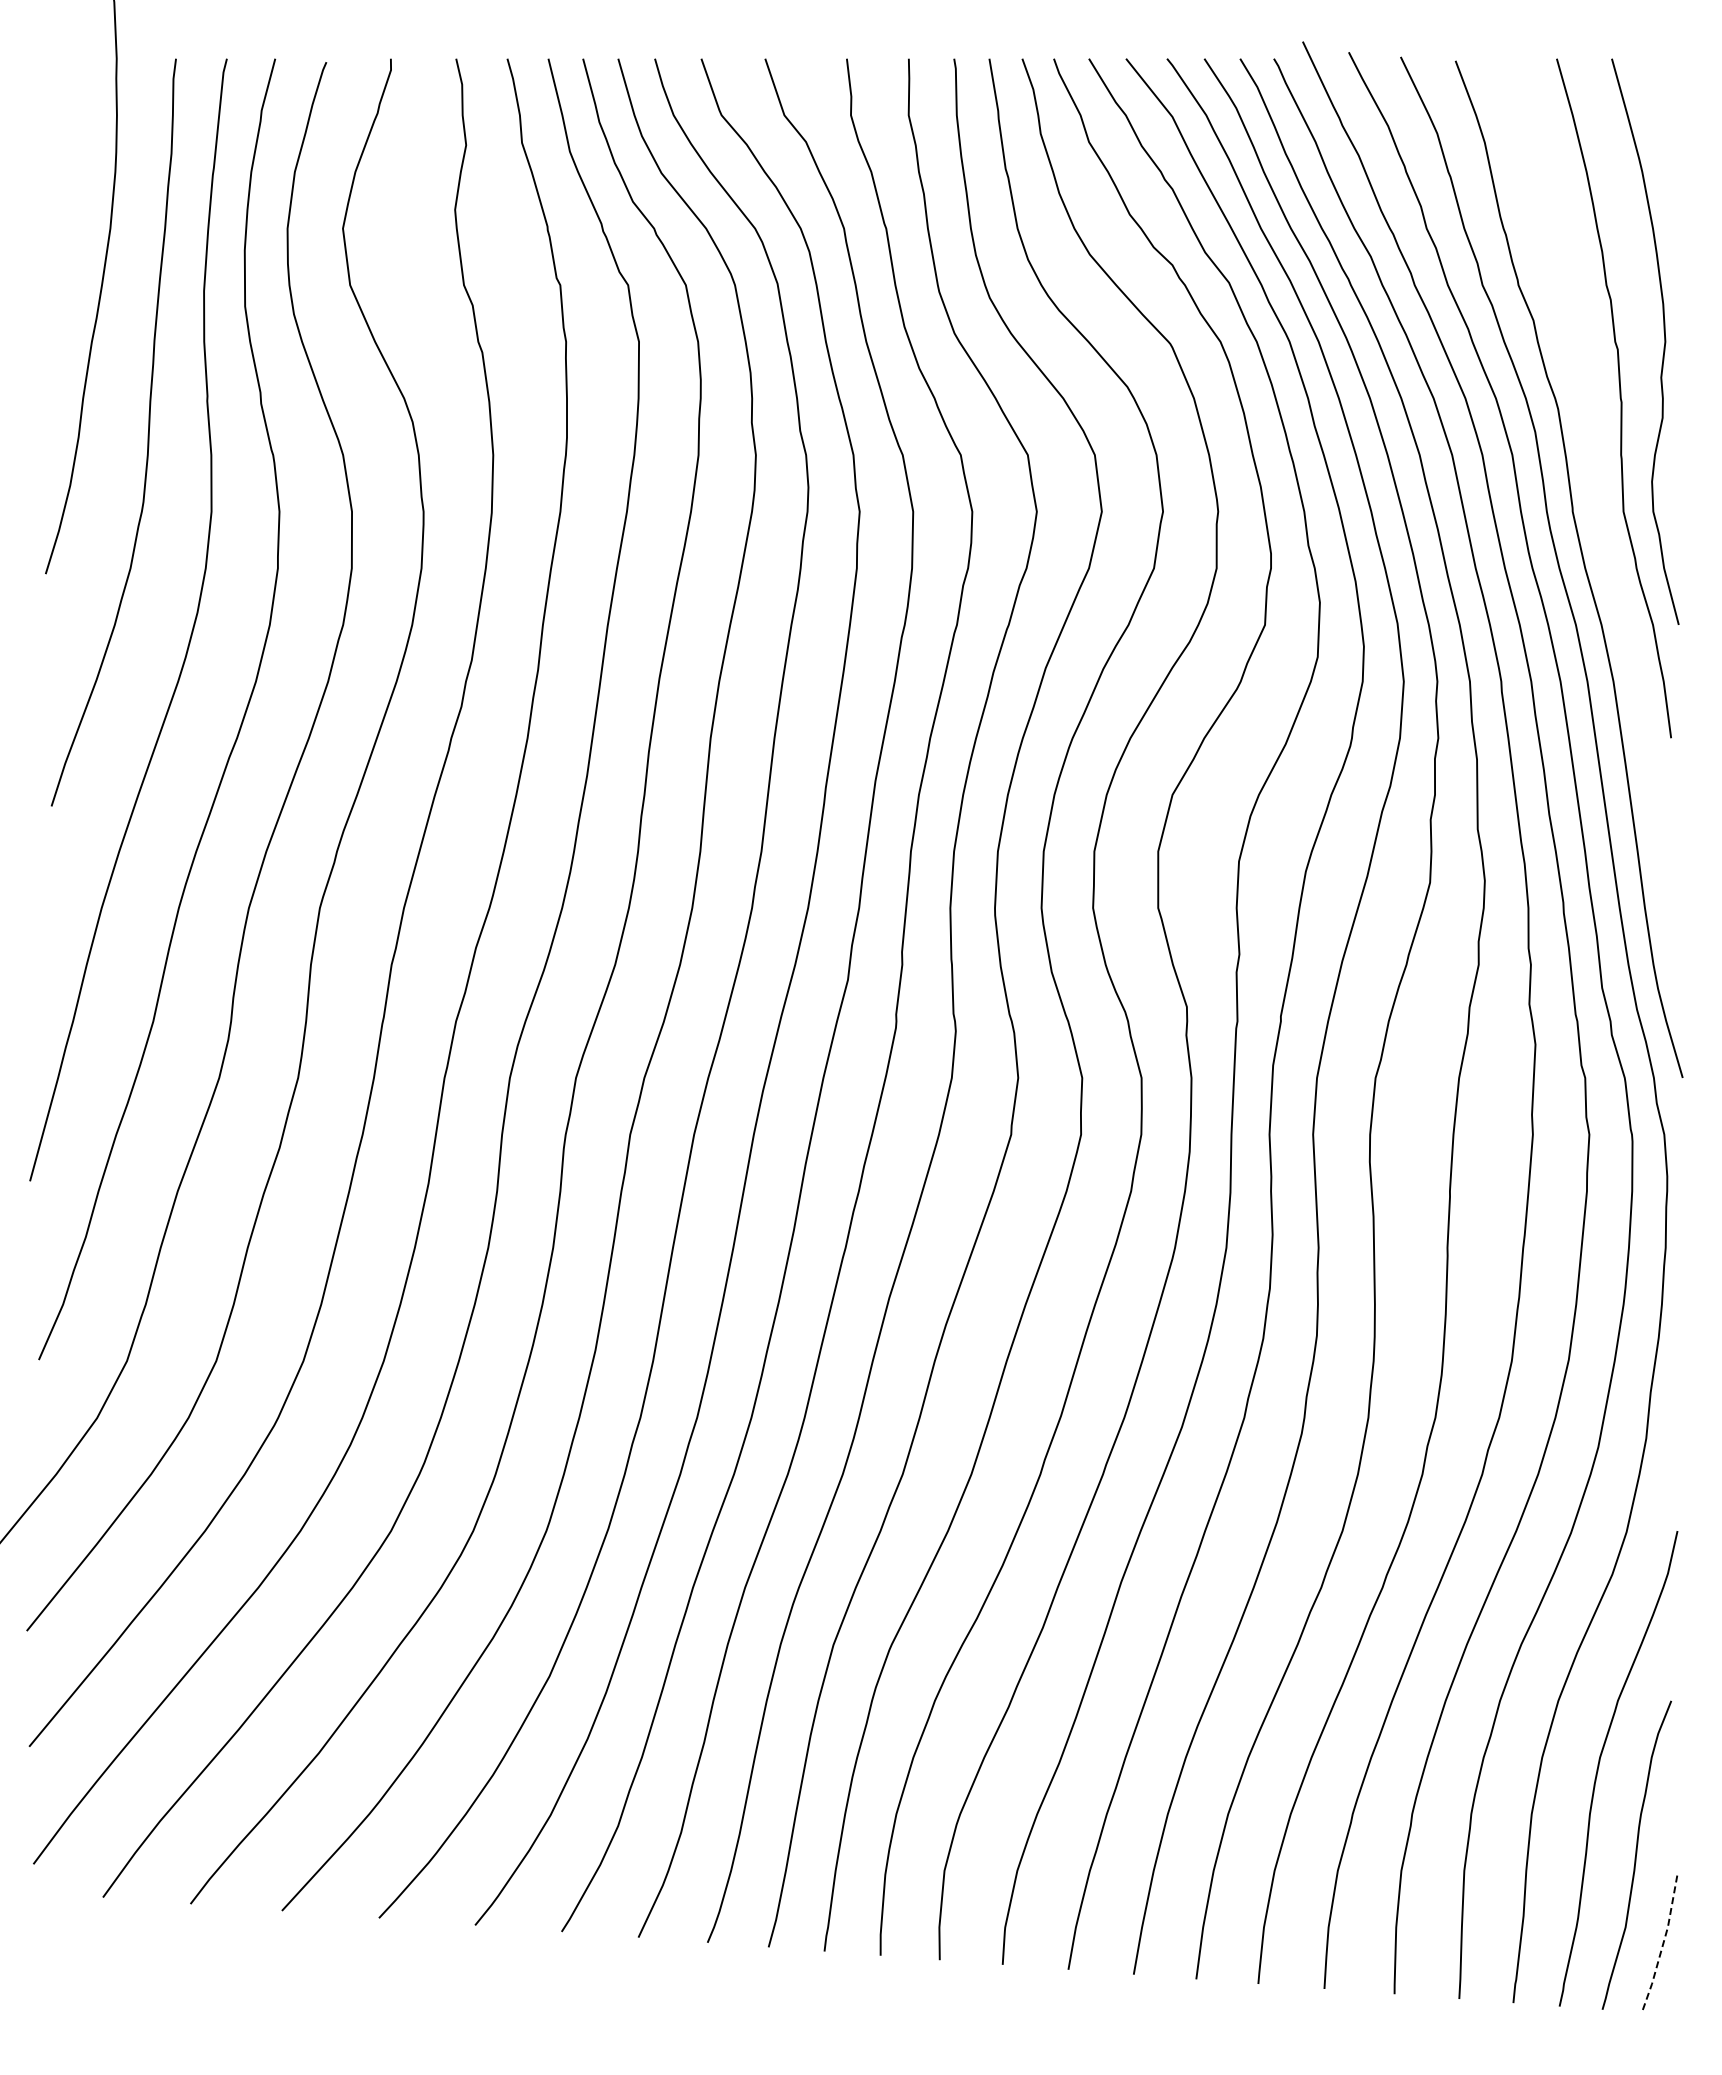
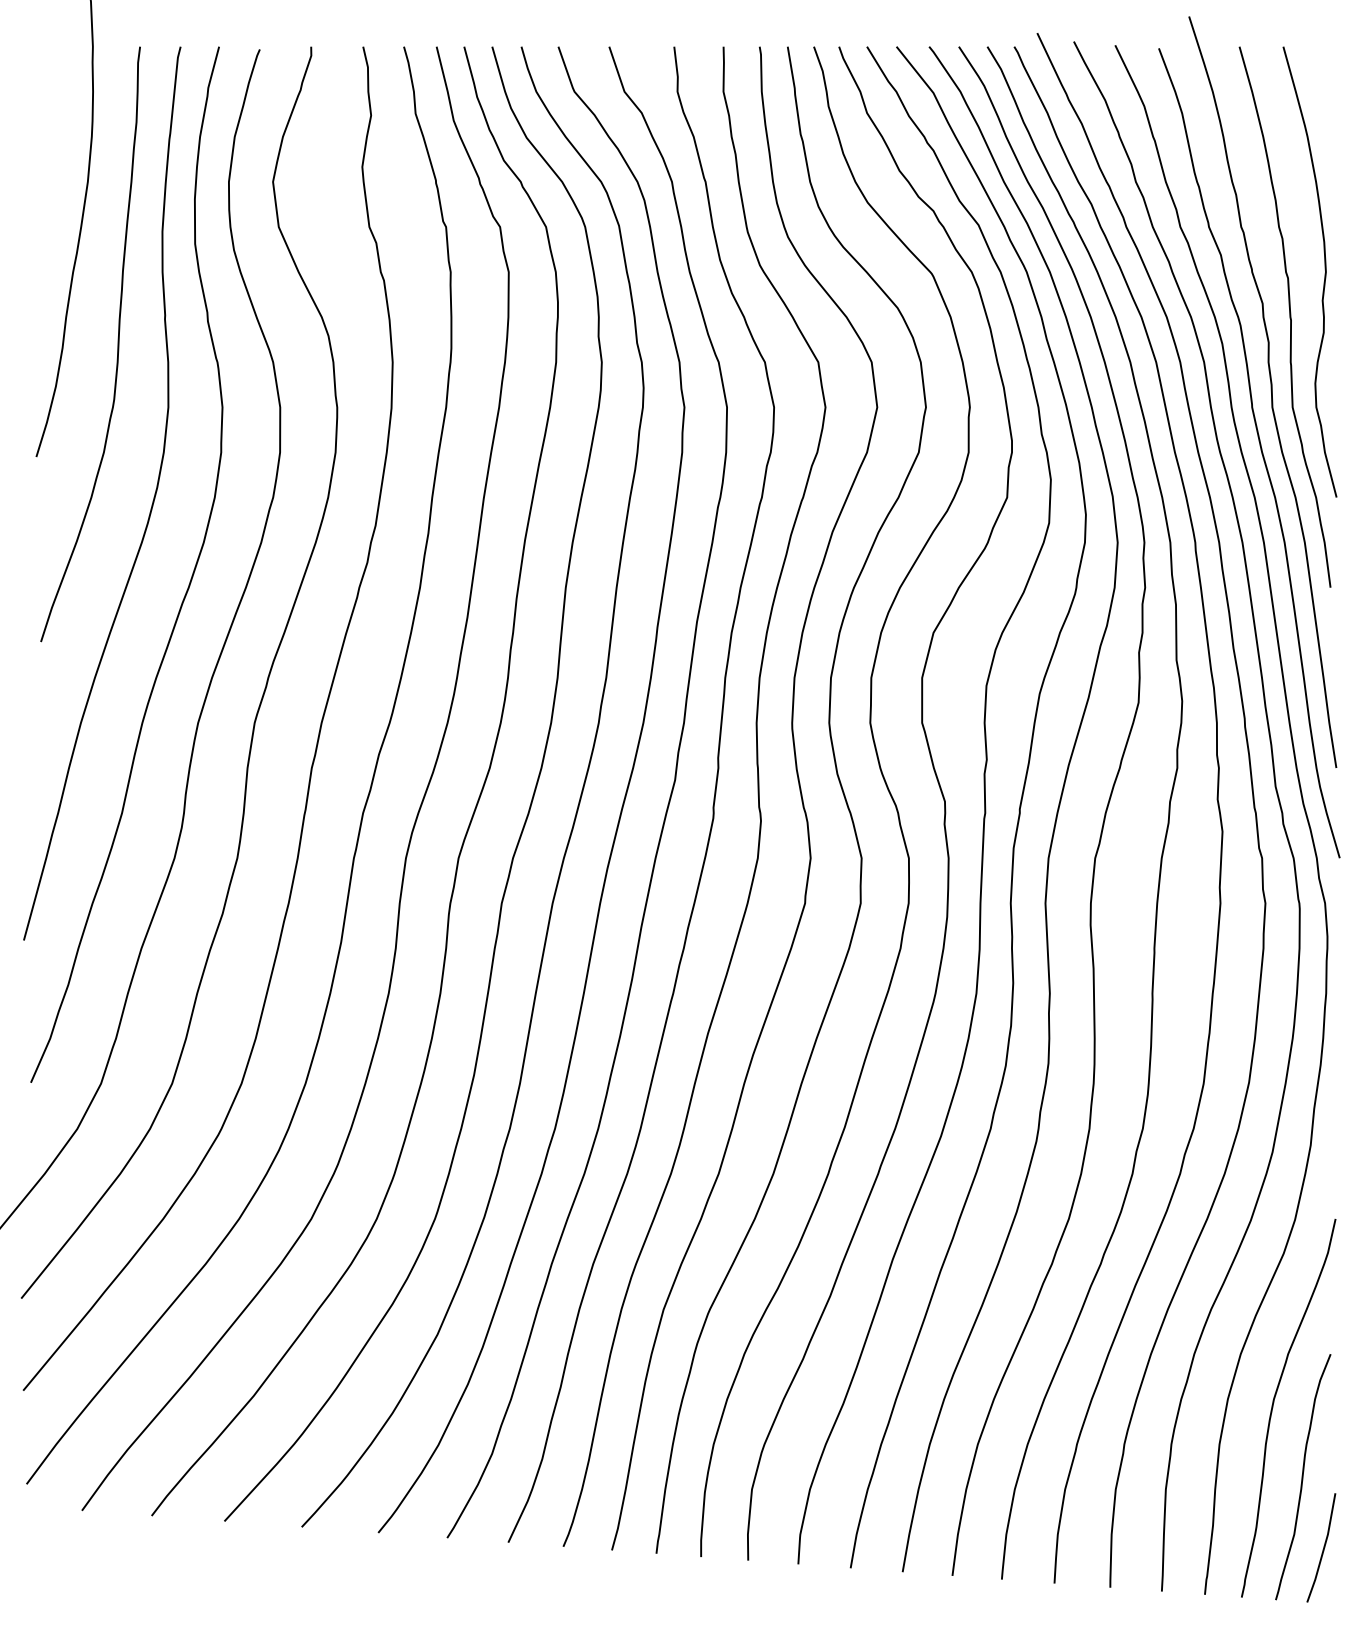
curve: (1596, 492) -> (1271, 392), added
line: (1662, 1945) -> (1323, 1548), dashed -> solid

